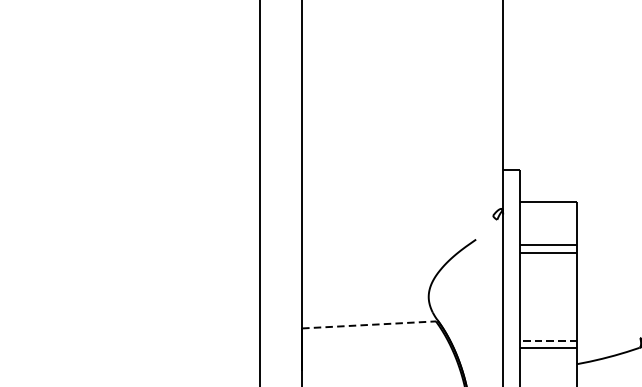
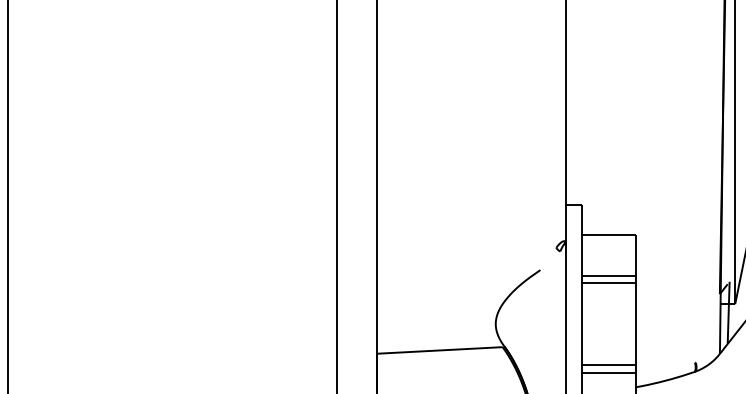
line: (370, 324) -> (440, 350), dashed -> solid
line: (548, 340) -> (608, 365), dashed -> solid

